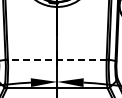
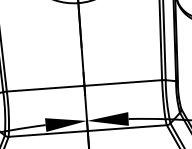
line: (56, 59) -> (83, 85), dashed -> solid

